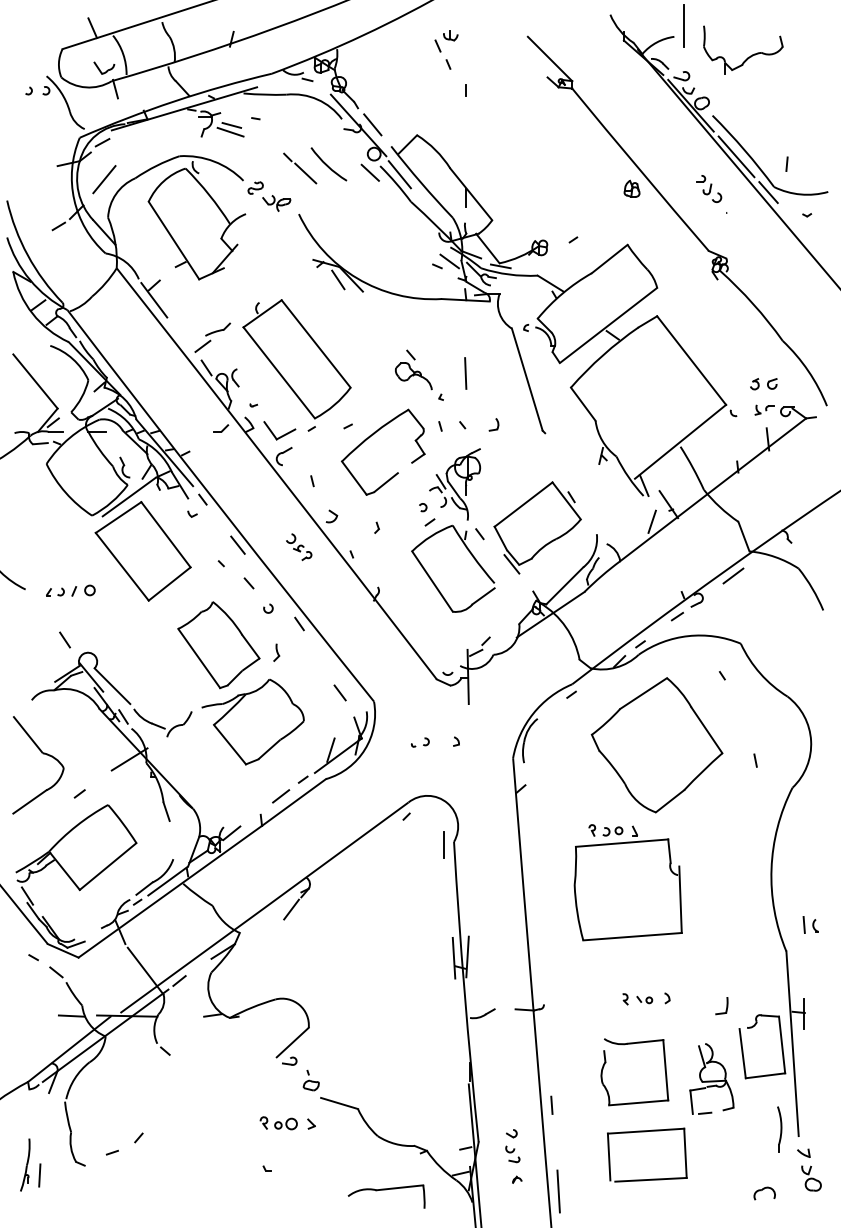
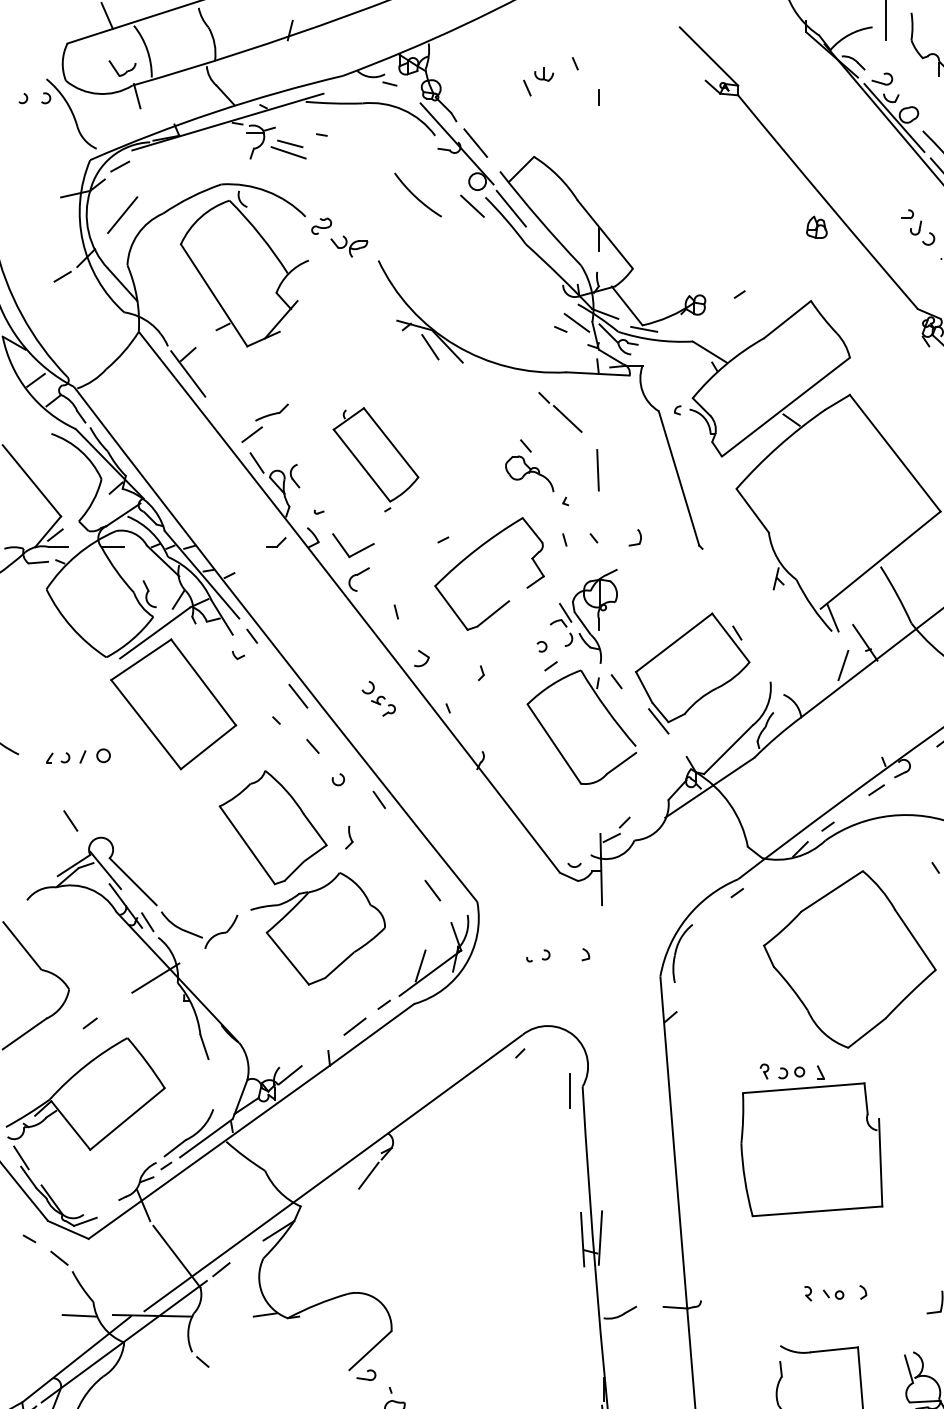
part: (446, 41) -> (538, 82), moved
line: (300, 168) -> (560, 412), moved
part: (296, 365) -> (375, 459), size x0.6

